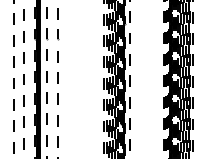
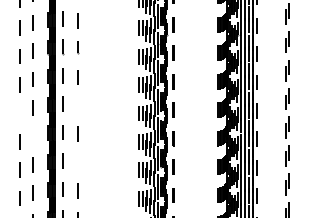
line: (57, 77) -> (77, 105), removed
line: (14, 82) -> (19, 112), removed
line: (23, 100) -> (32, 135), removed
line: (57, 120) -> (77, 162), removed

